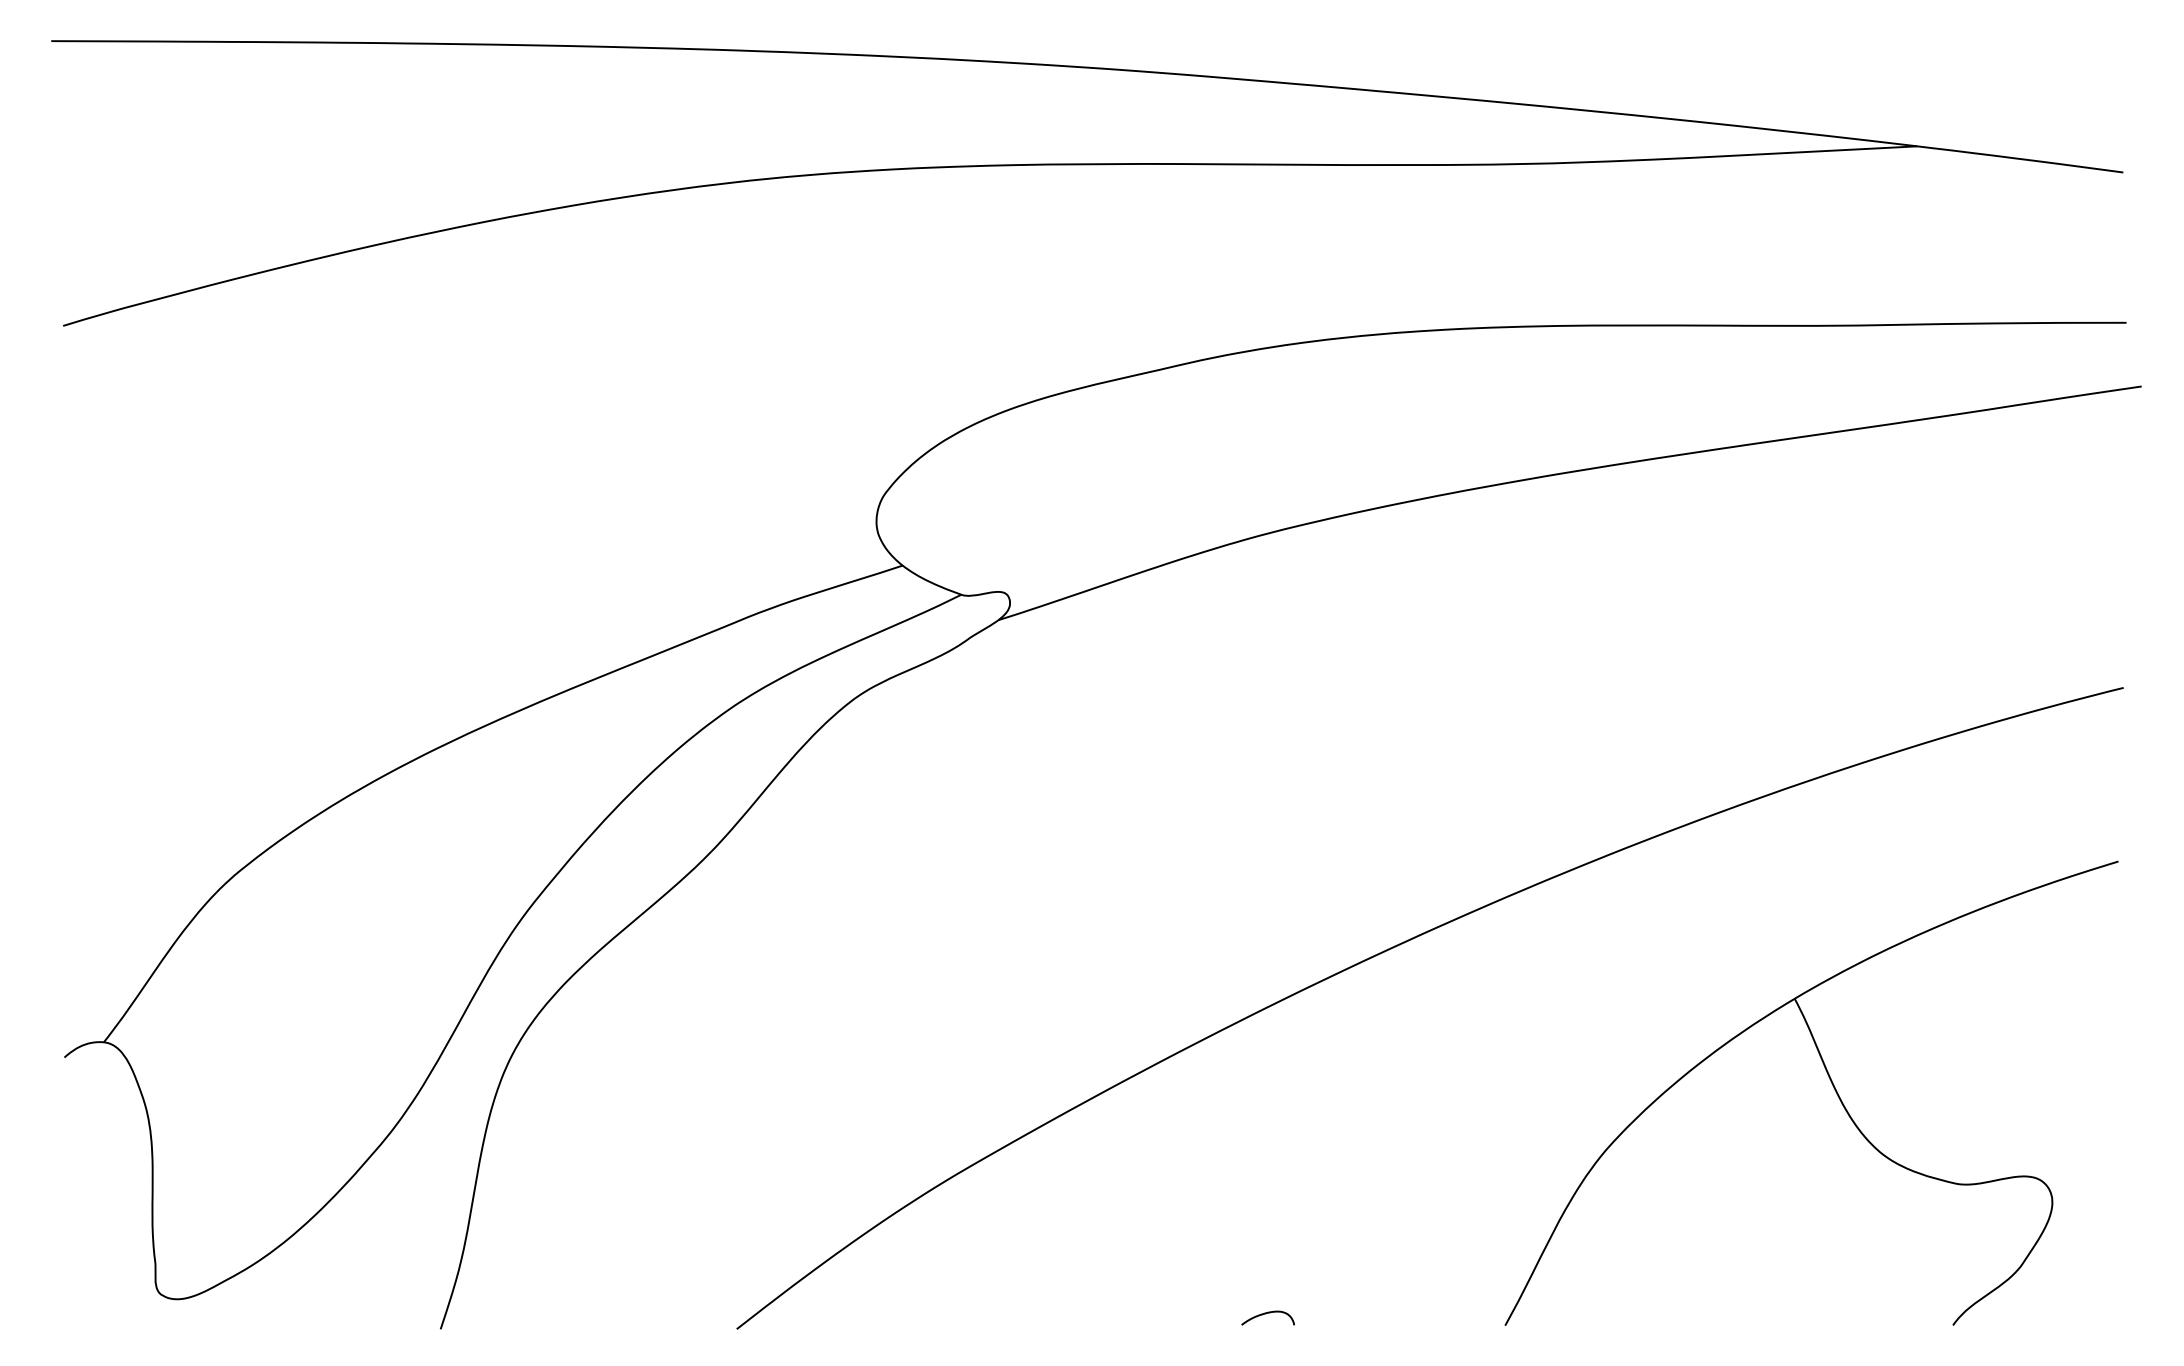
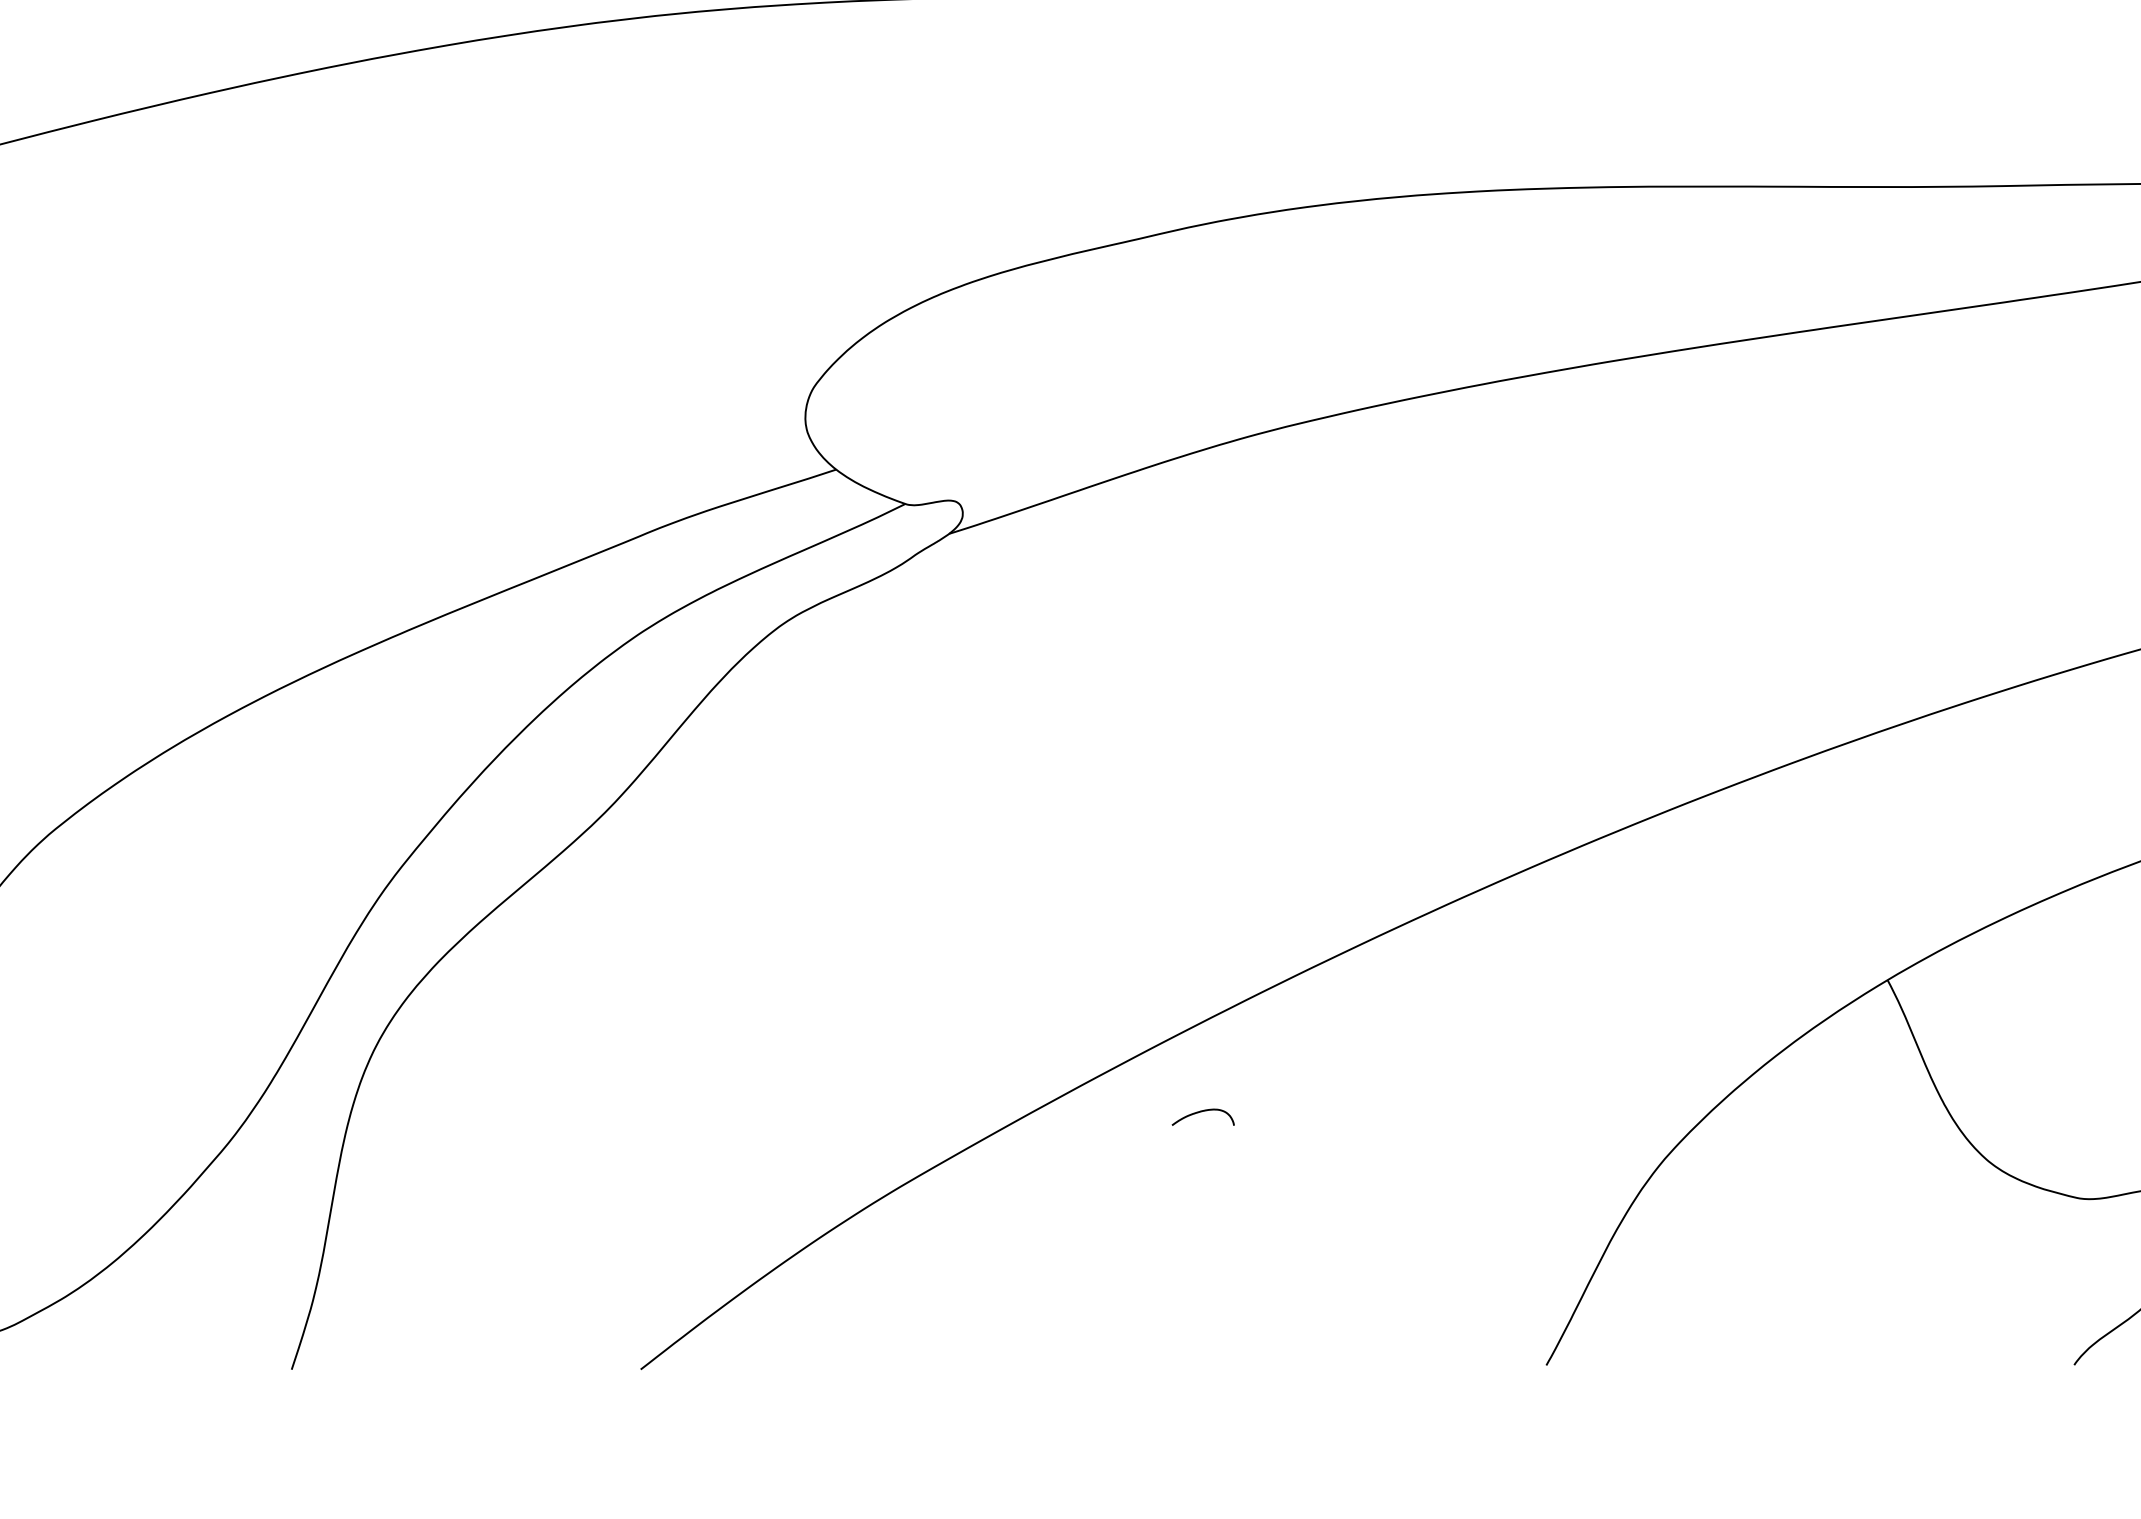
curve: (1265, 1314) -> (1200, 1112), moved

